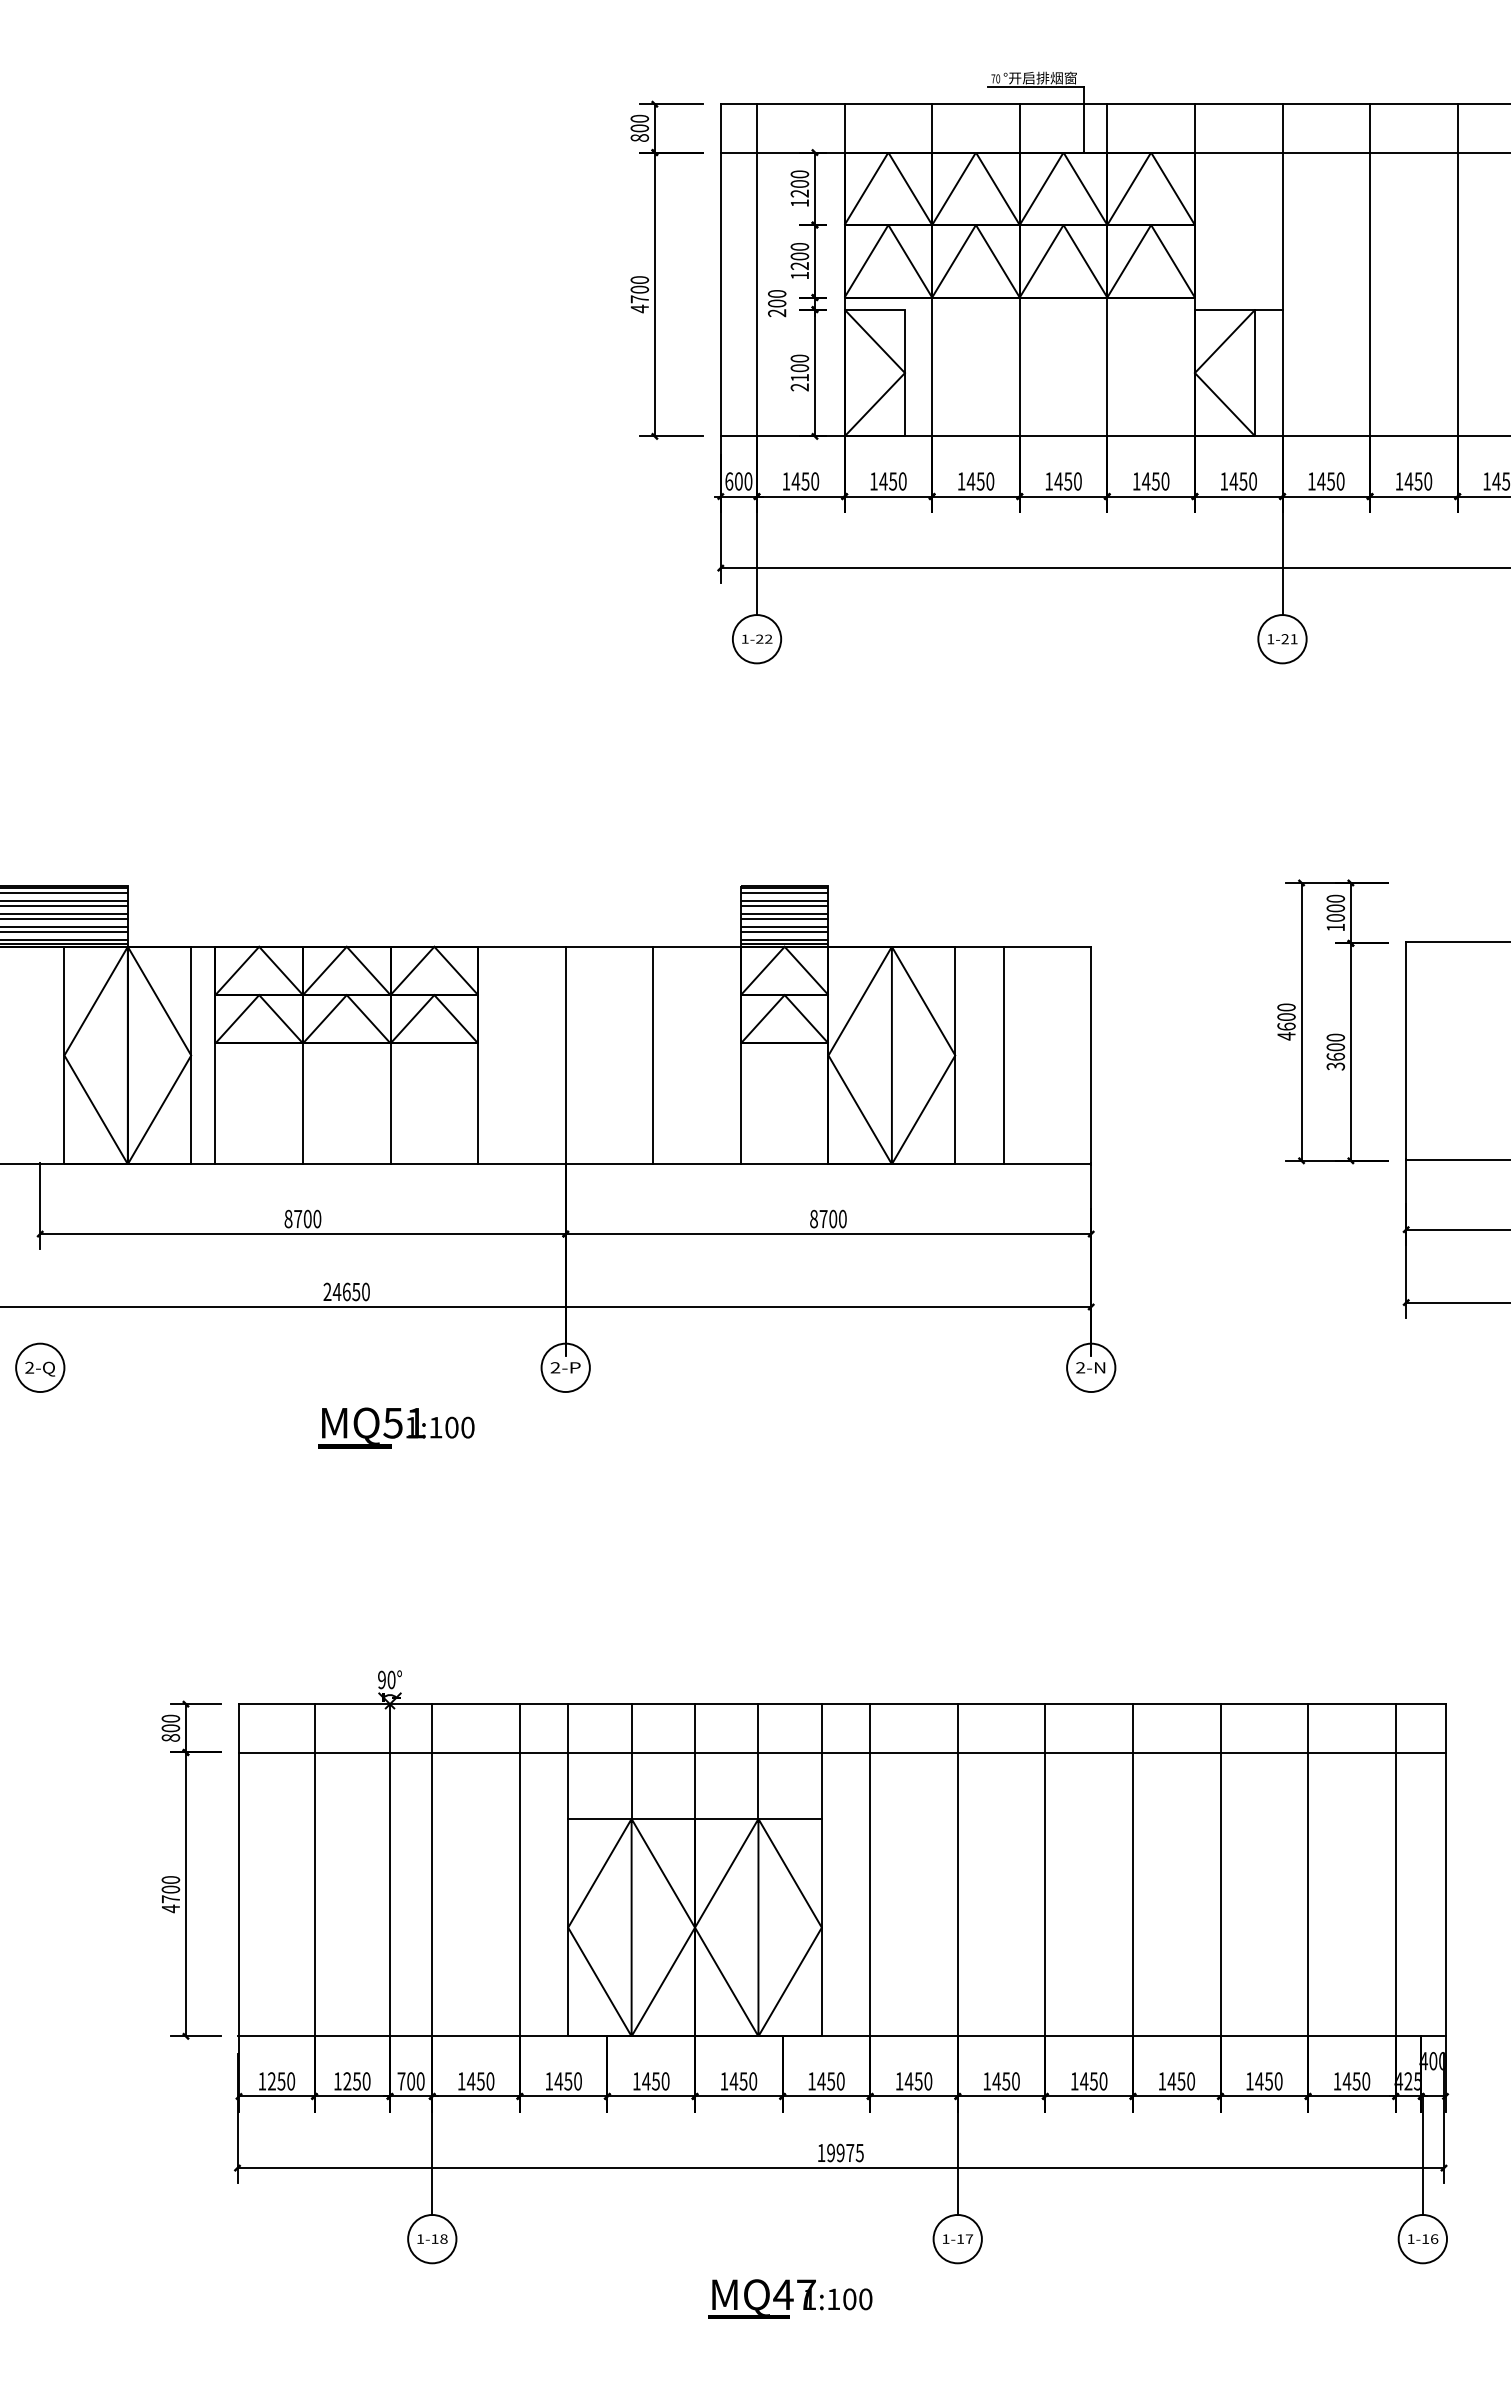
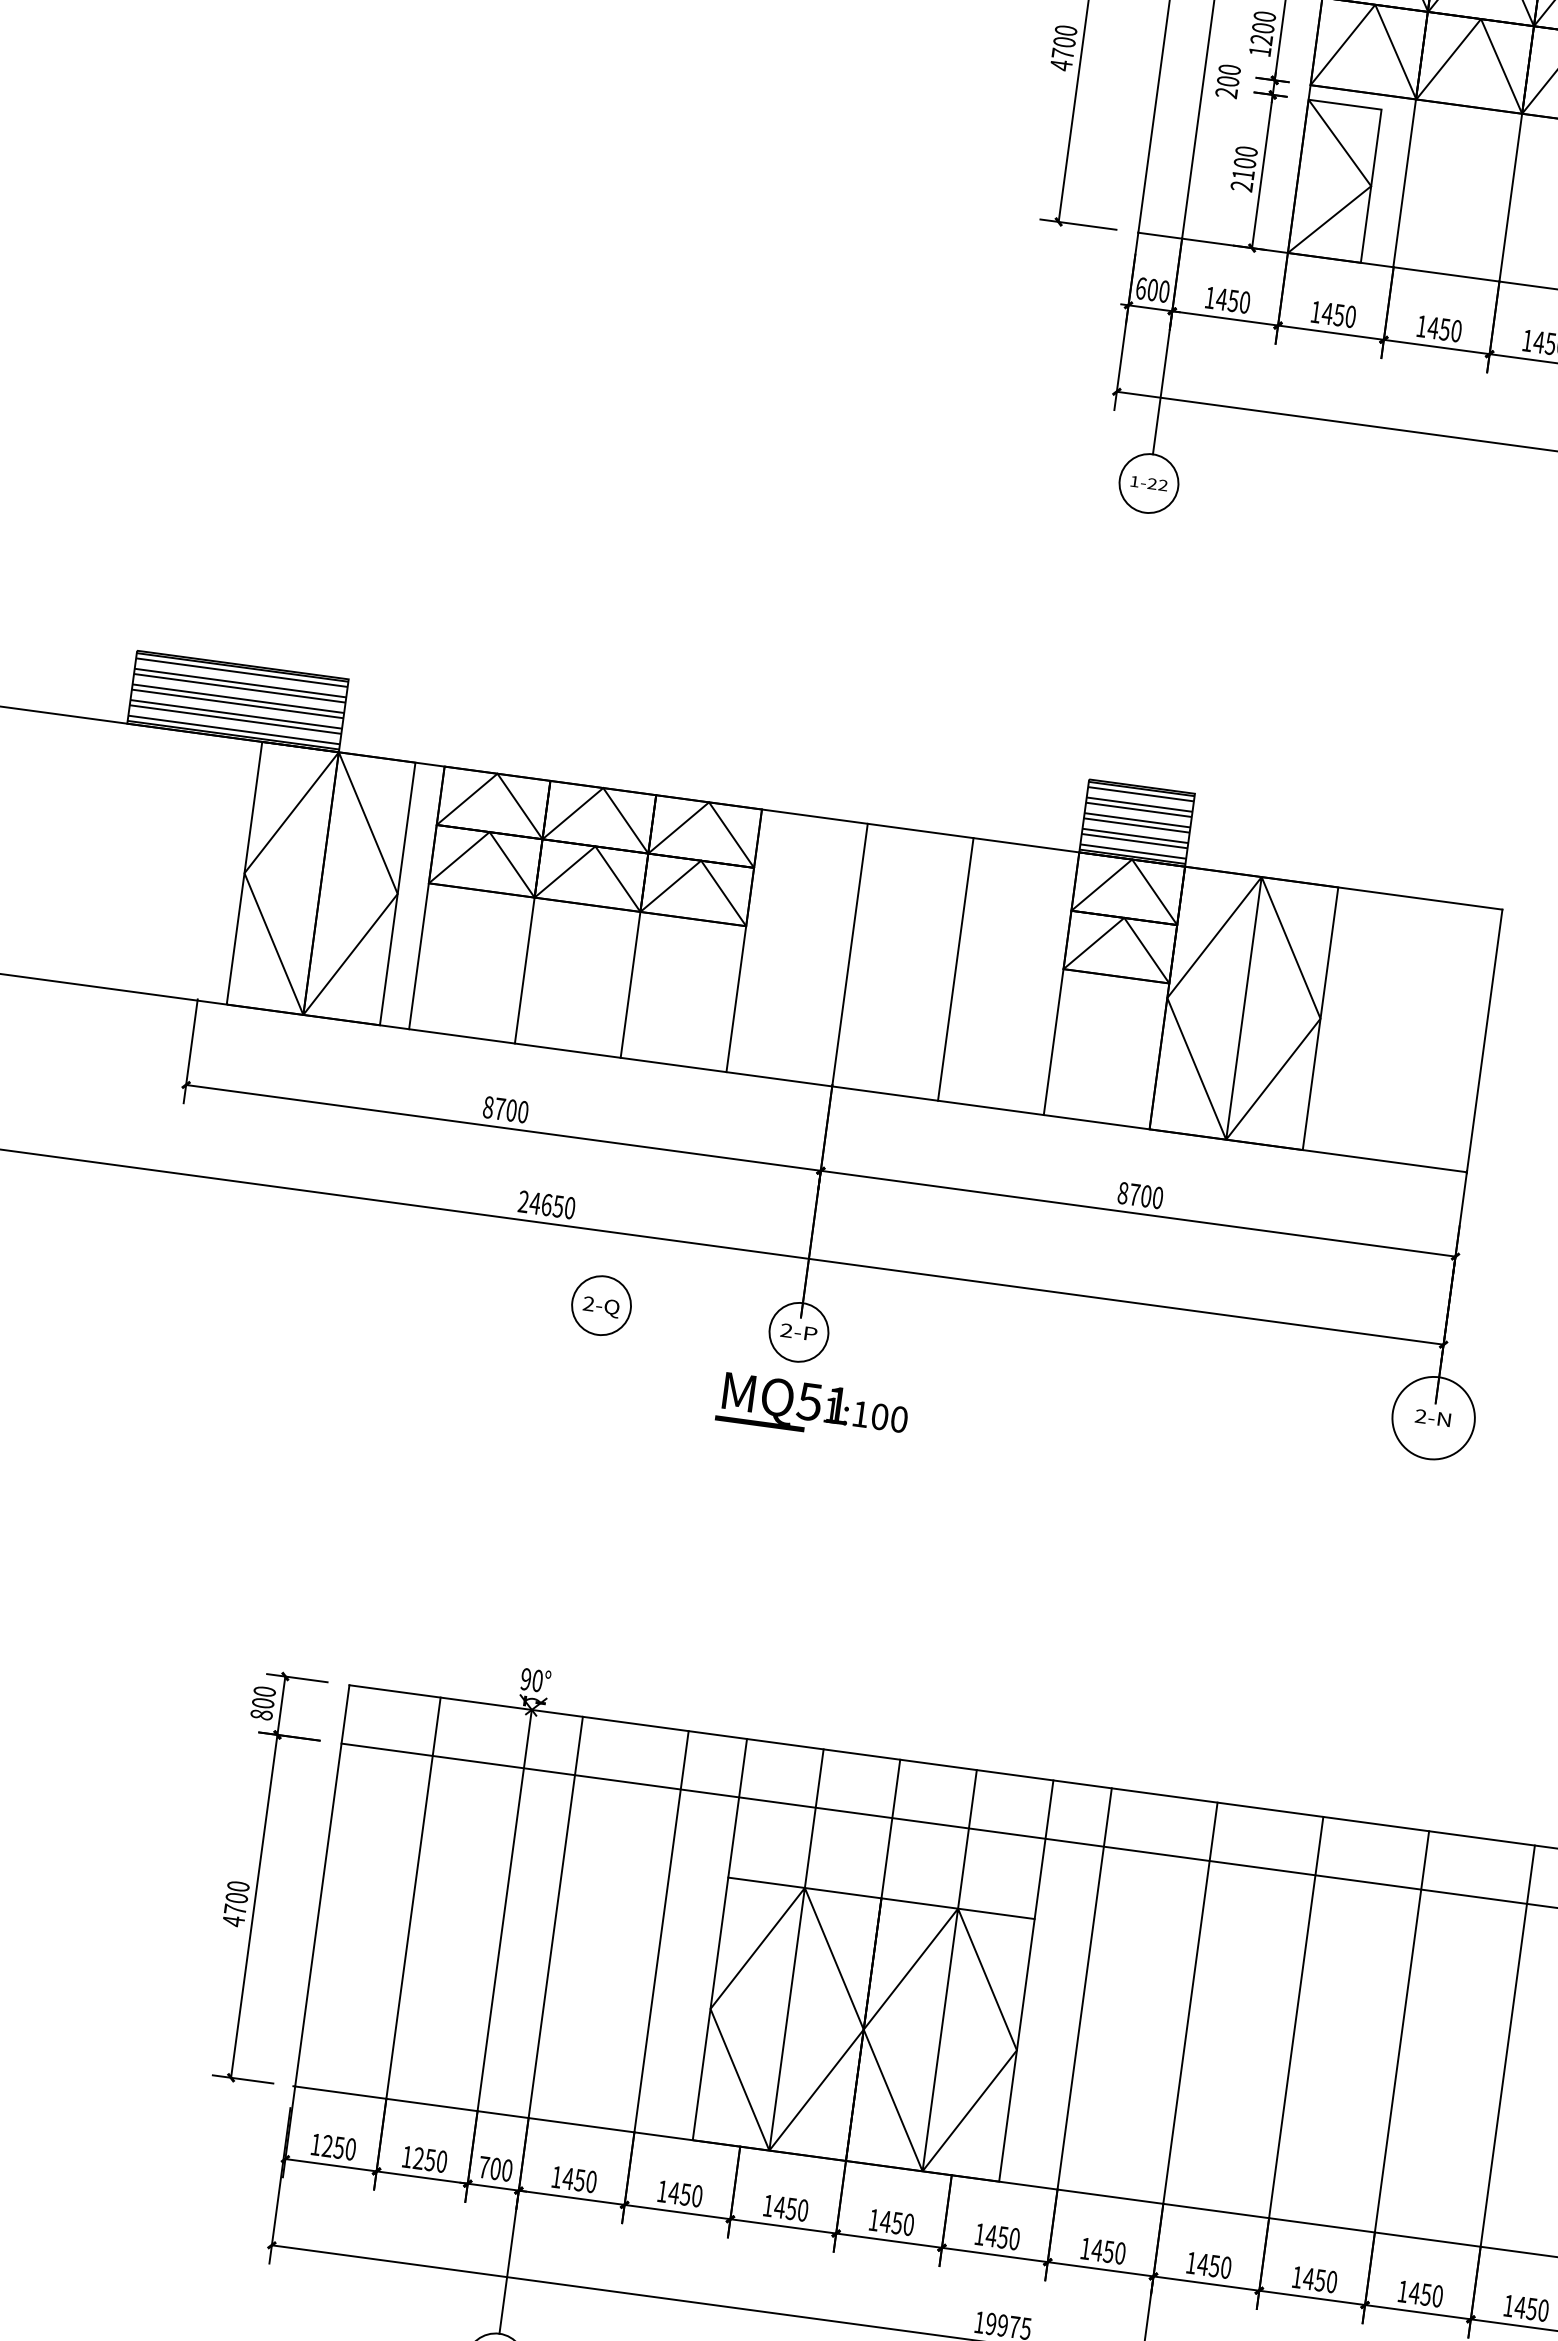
line: (1003, 1055) -> (1378, 1026), removed
part: (40, 1367) -> (601, 1305), moved
circle: (1091, 1367) -> (1434, 1417), size x1.4
text: (396, 1427) -> (813, 1407), moved

